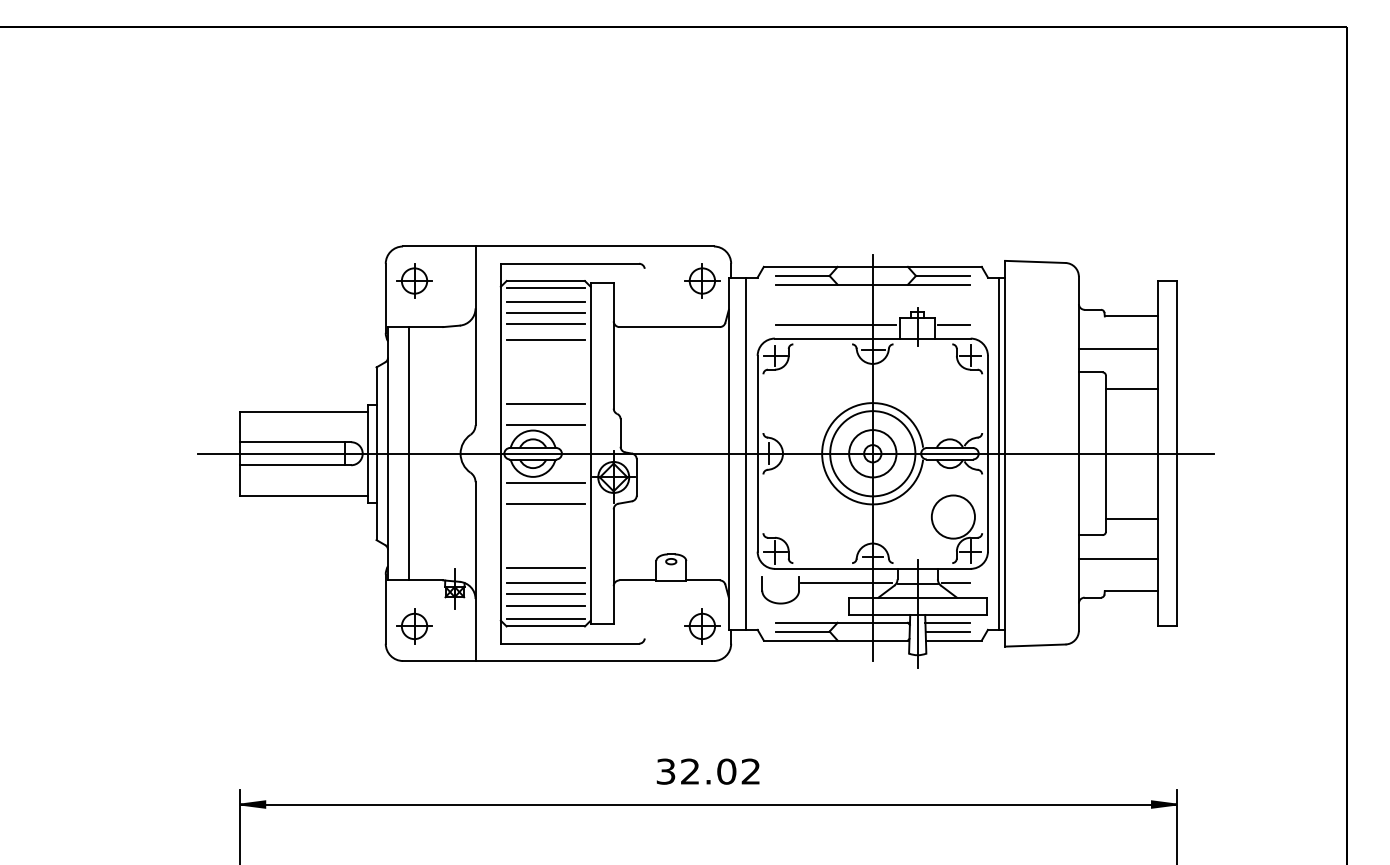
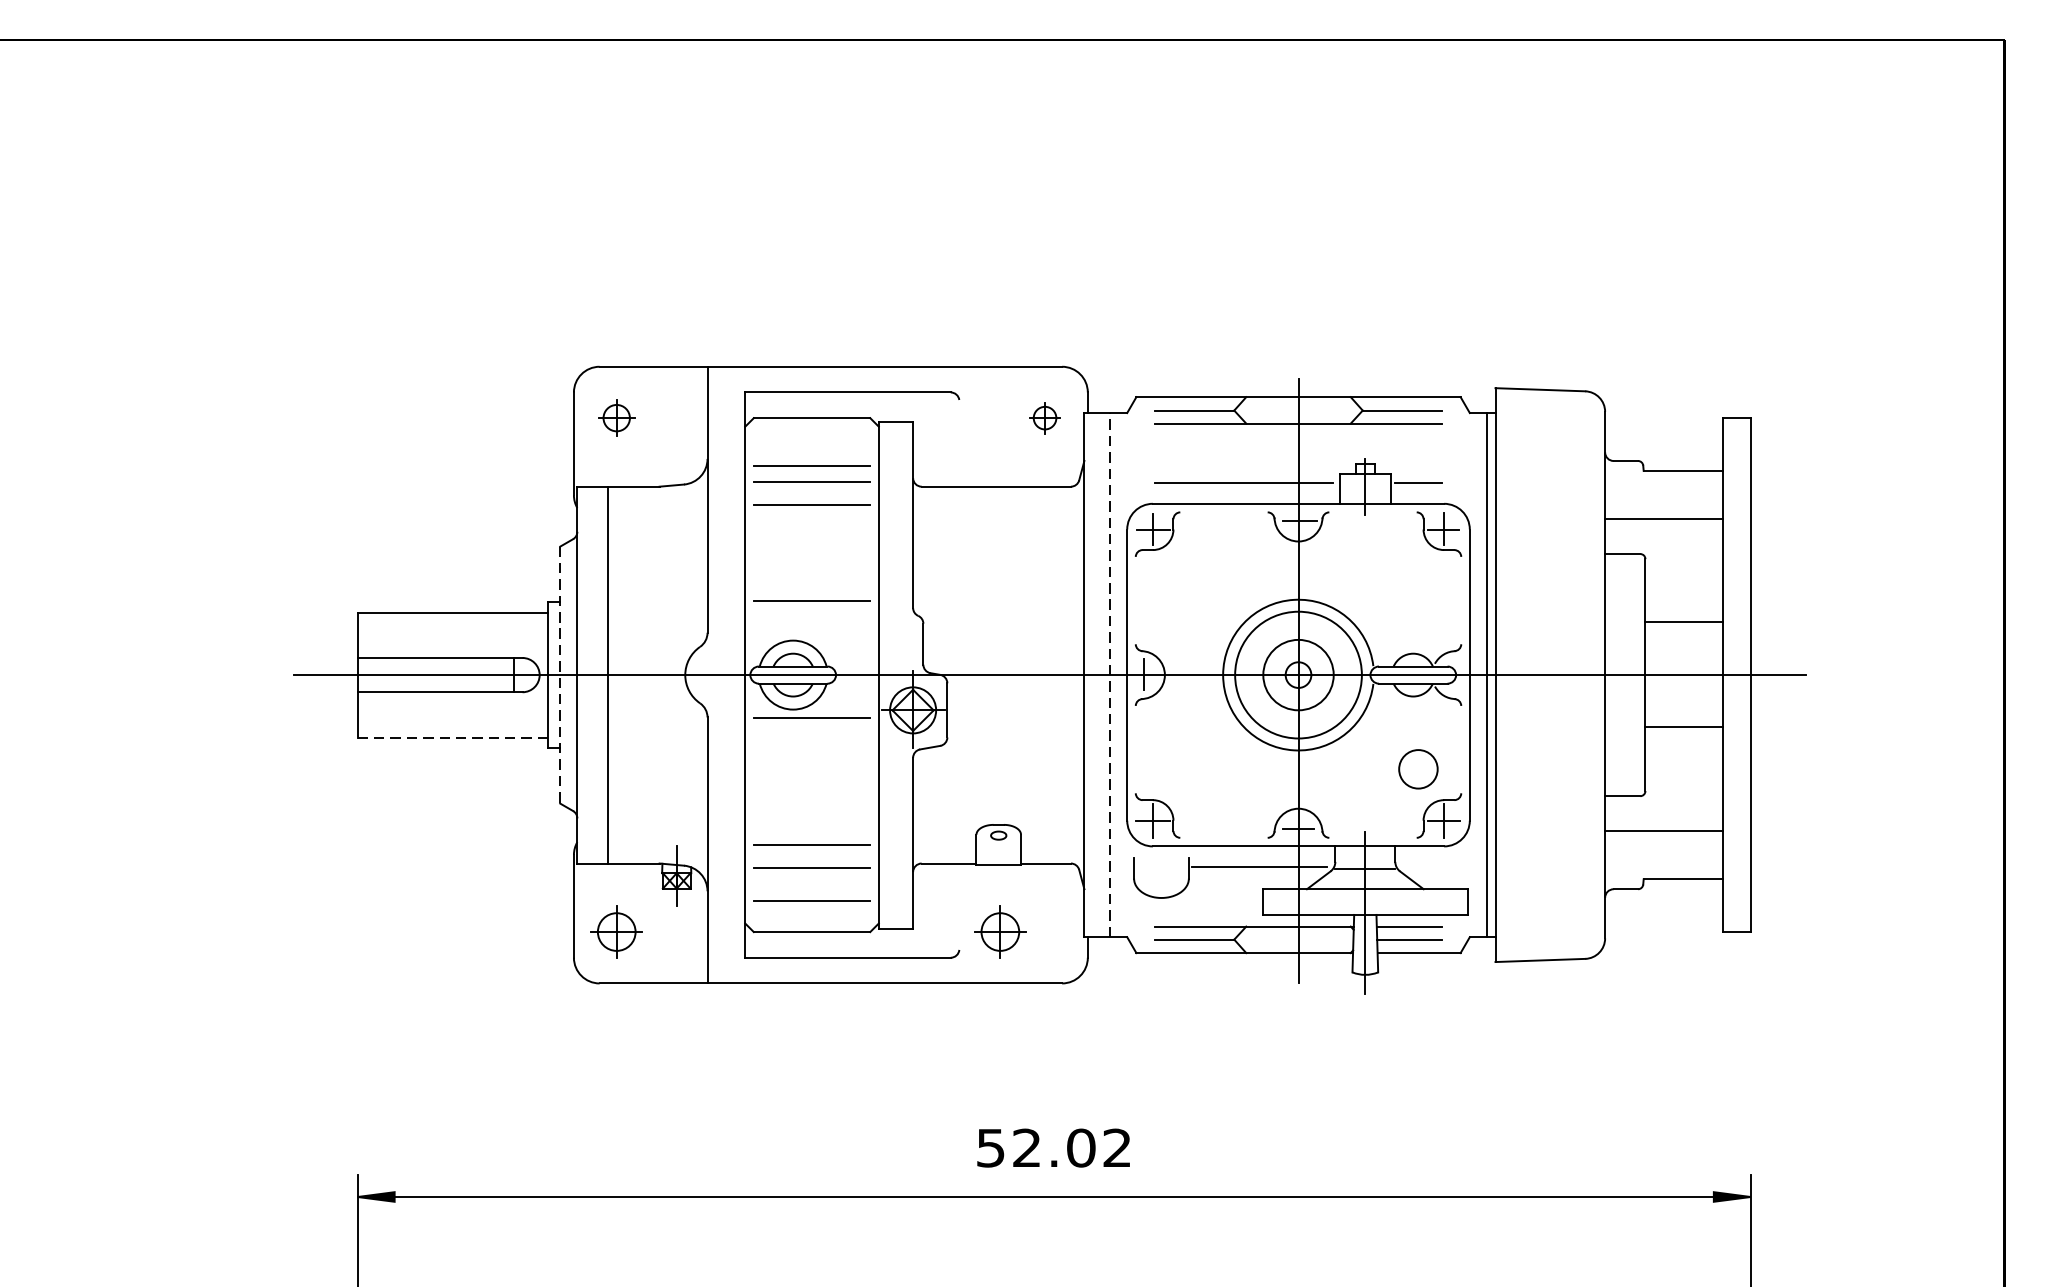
part: (414, 280) -> (616, 417), size x0.7
part: (702, 280) -> (1045, 417), size x0.6
line: (545, 288) -> (811, 429), removed
line: (545, 301) -> (811, 448), removed
line: (1132, 388) -> (1684, 621), moved
line: (545, 424) -> (811, 631), removed
line: (746, 453) -> (1110, 674), solid -> dashed
line: (376, 454) -> (560, 676), solid -> dashed
line: (304, 495) -> (453, 737), solid -> dashed
line: (545, 503) -> (811, 749), removed
circle: (952, 516) -> (1417, 768), size x0.6
line: (1132, 518) -> (1684, 726), moved
line: (955, 582) -> (1421, 866), removed
line: (545, 594) -> (811, 884), removed
line: (545, 619) -> (811, 921), removed
part: (702, 626) -> (1000, 932), moved
text: (666, 771) -> (991, 1147), 32.02 -> 52.02

